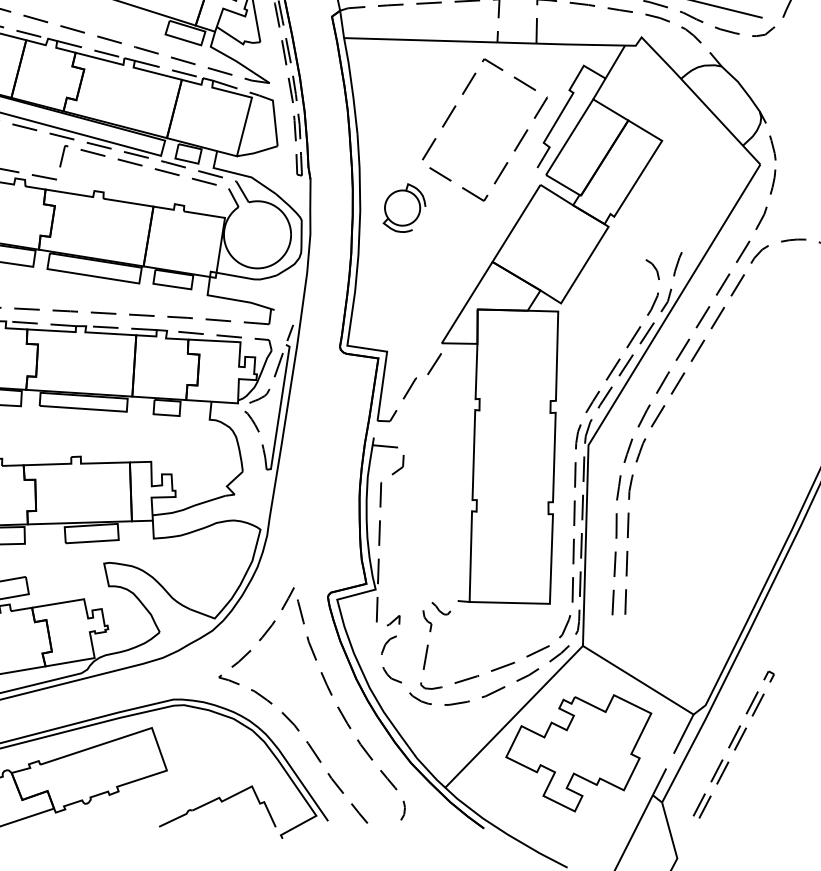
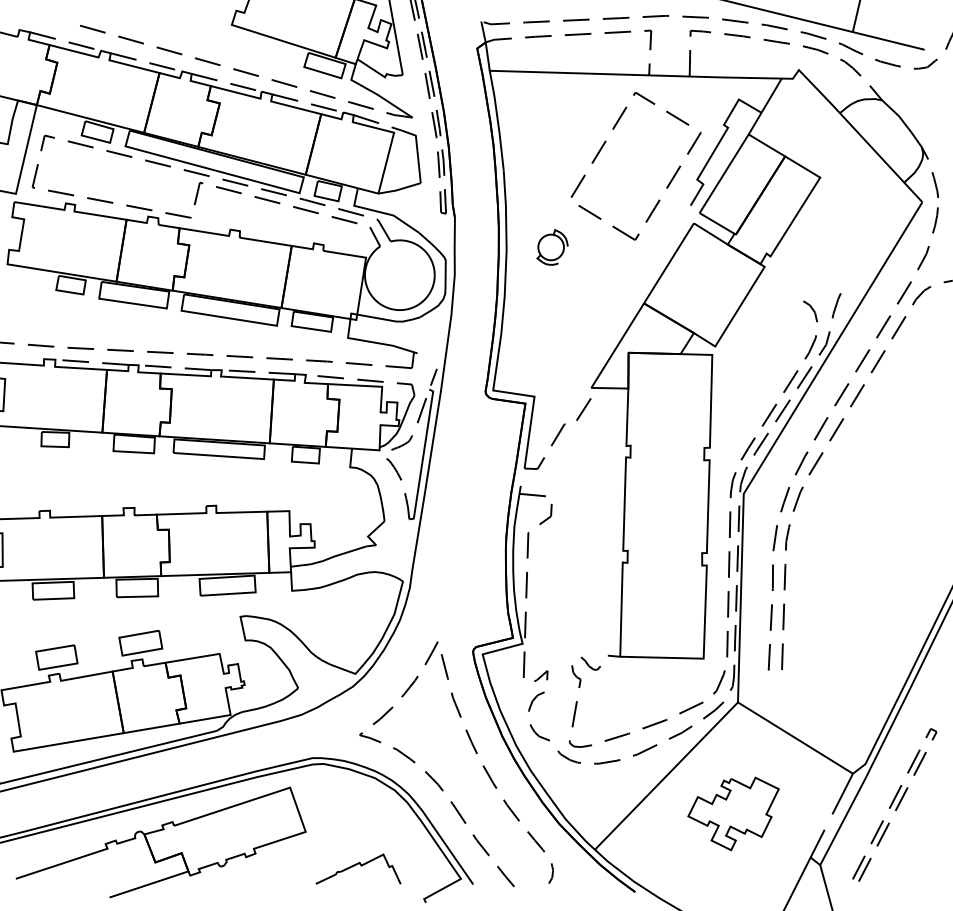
part: (404, 208) -> (552, 247), size x0.7
part: (578, 752) -> (733, 813), size x0.6
part: (217, 805) -> (358, 868), size x0.7

